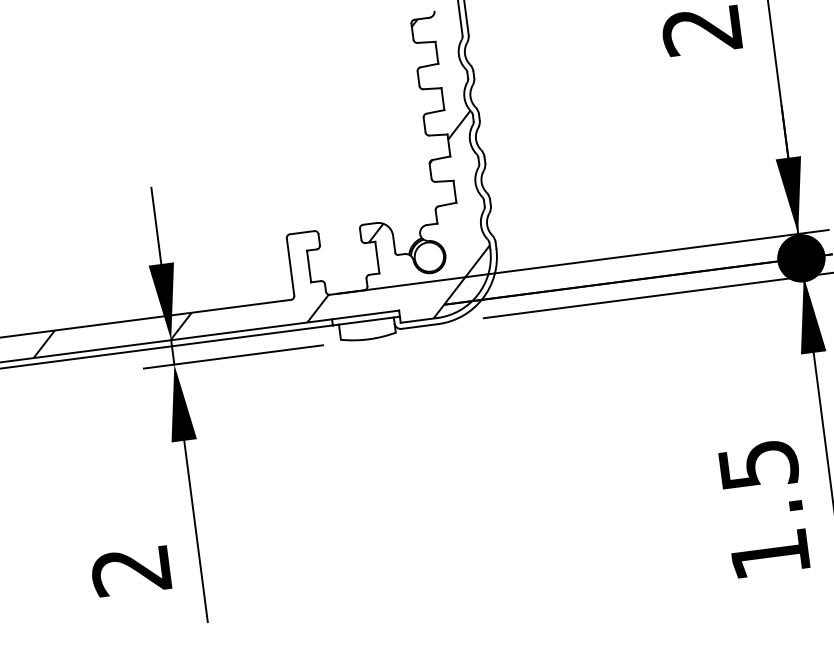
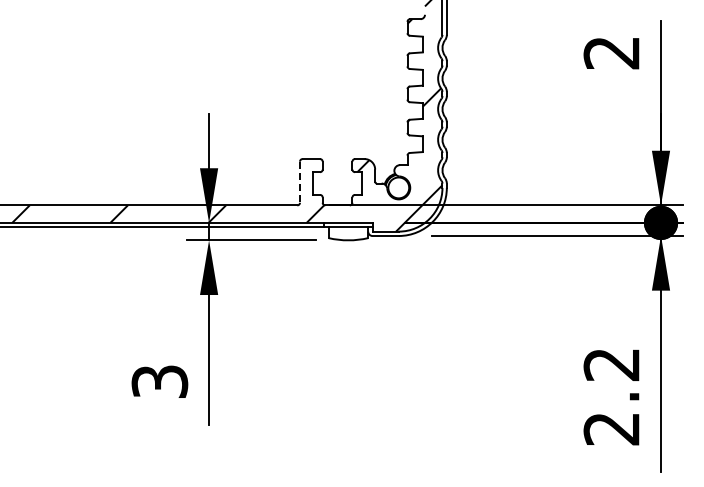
line: (289, 267) -> (299, 182), solid -> dashed
text: (763, 510) -> (611, 397), 1.5 -> 2.2
text: (130, 570) -> (159, 381), 2 -> 3

